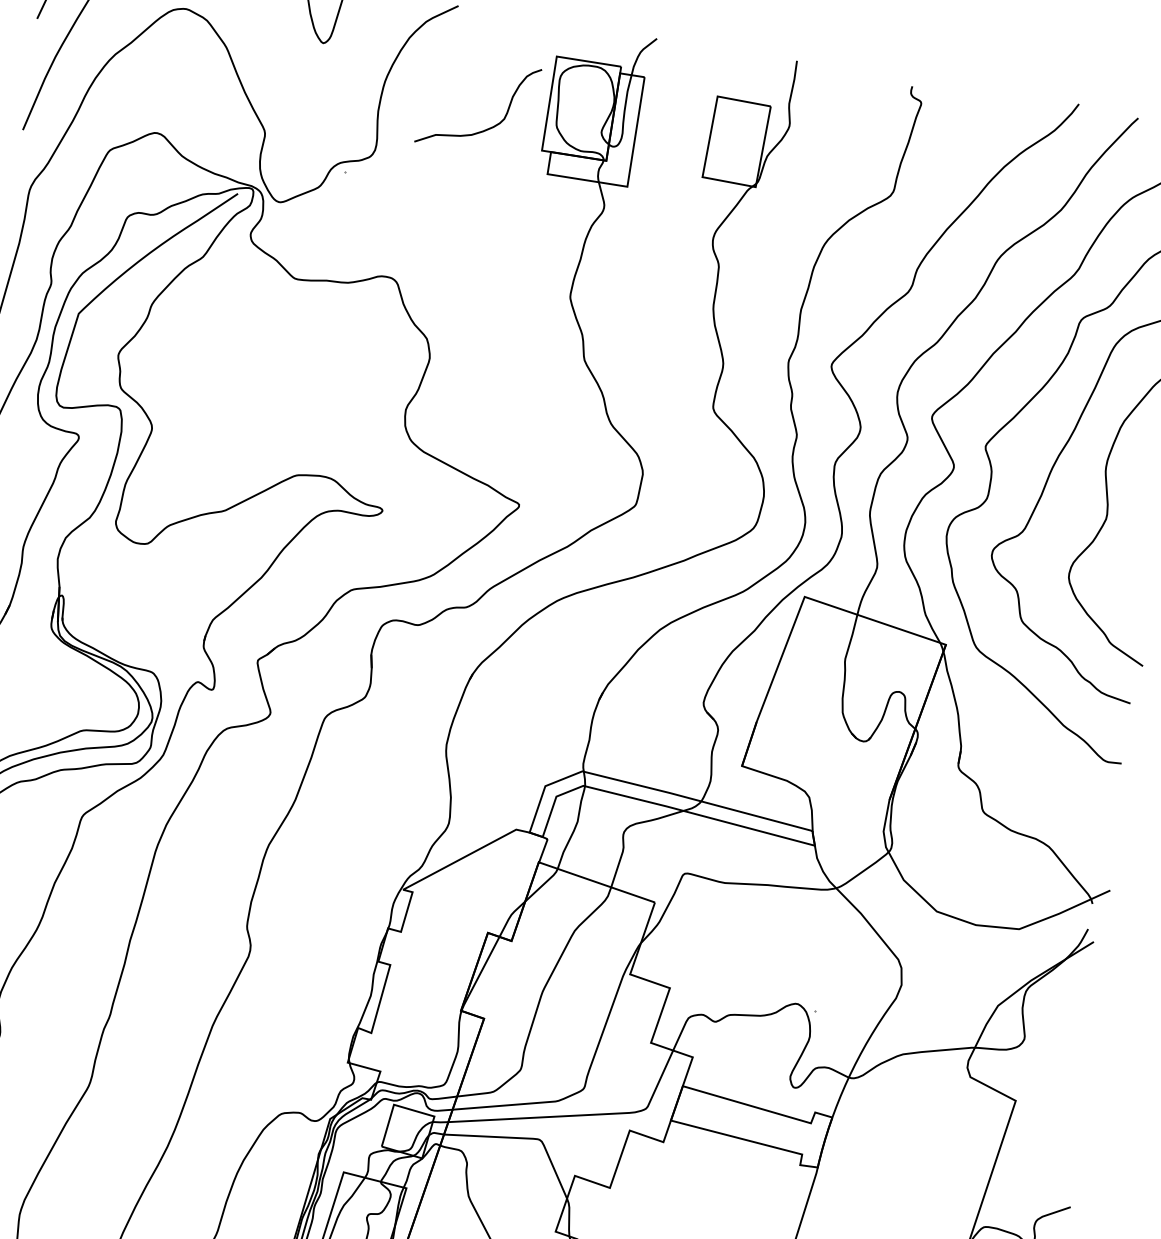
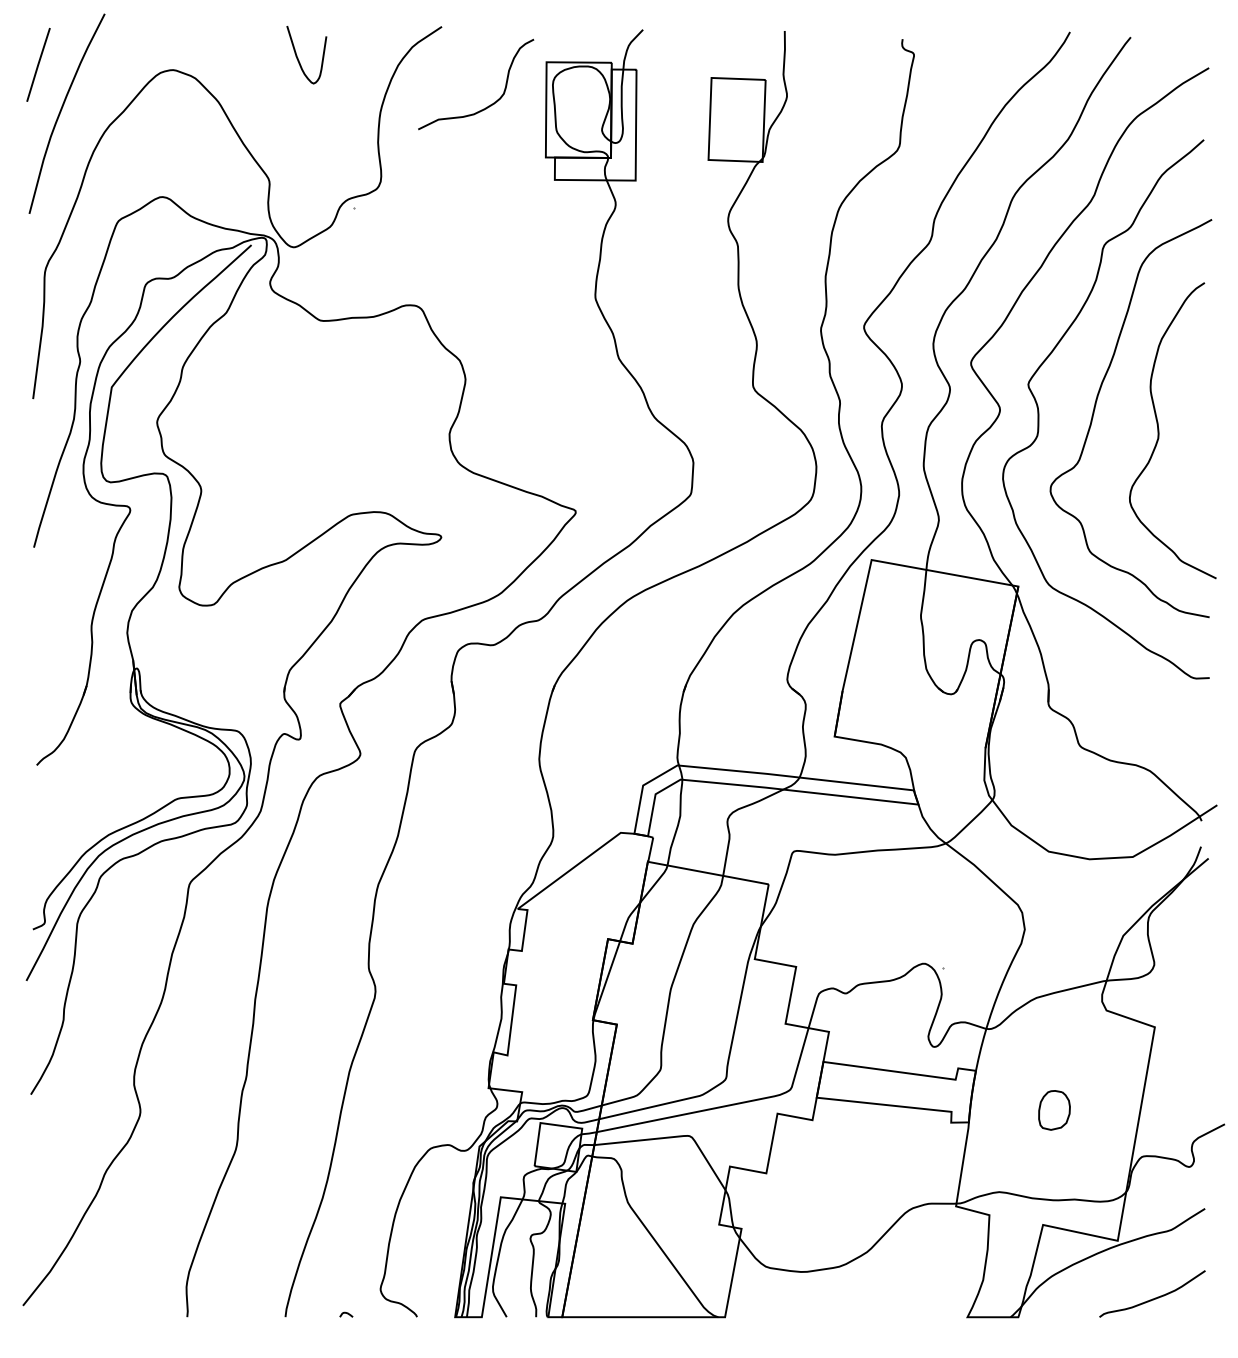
curve: (487, 128) -> (488, 105), moved
part: (904, 1168) -> (1054, 1110), added

